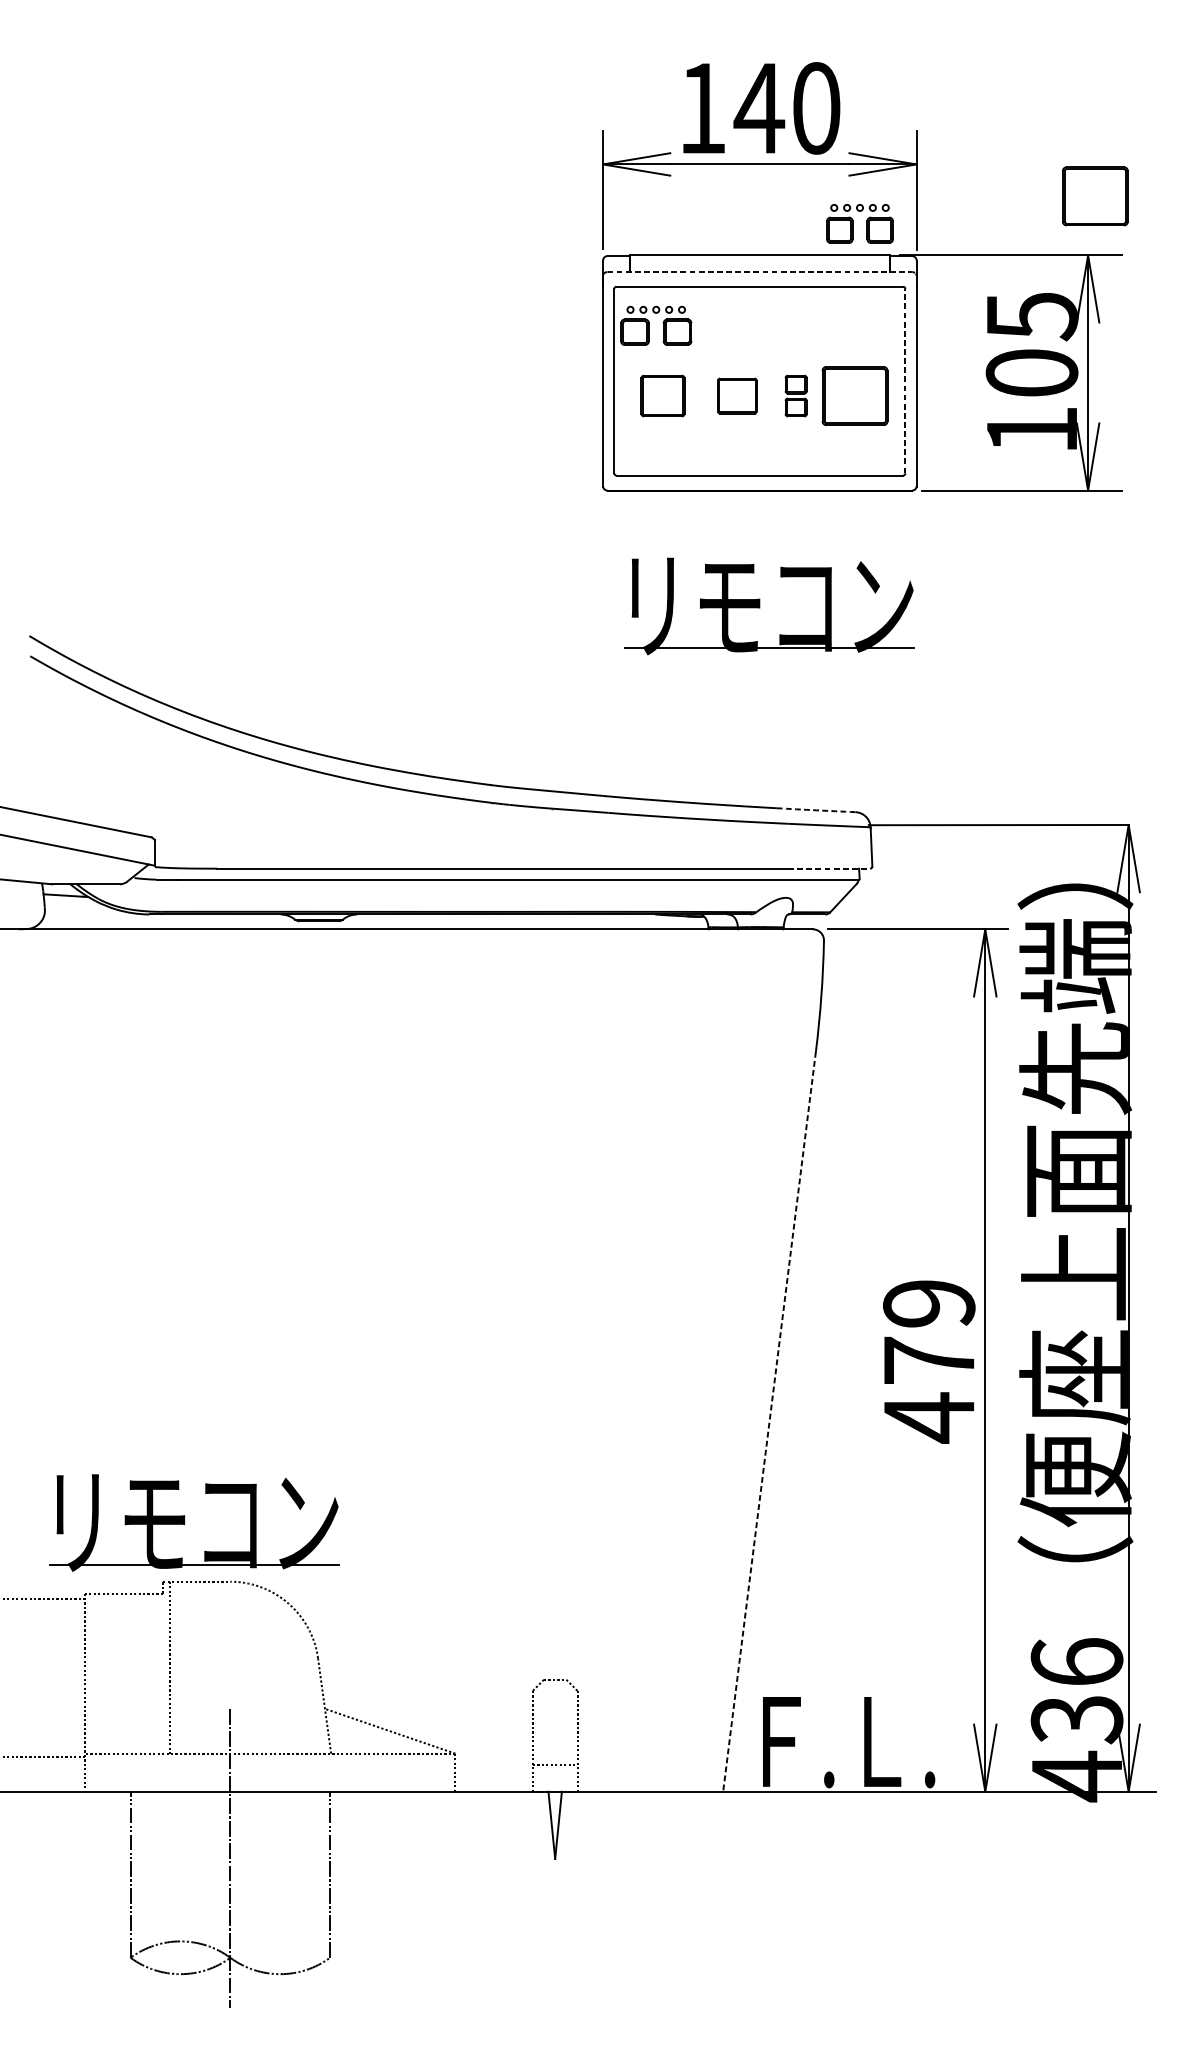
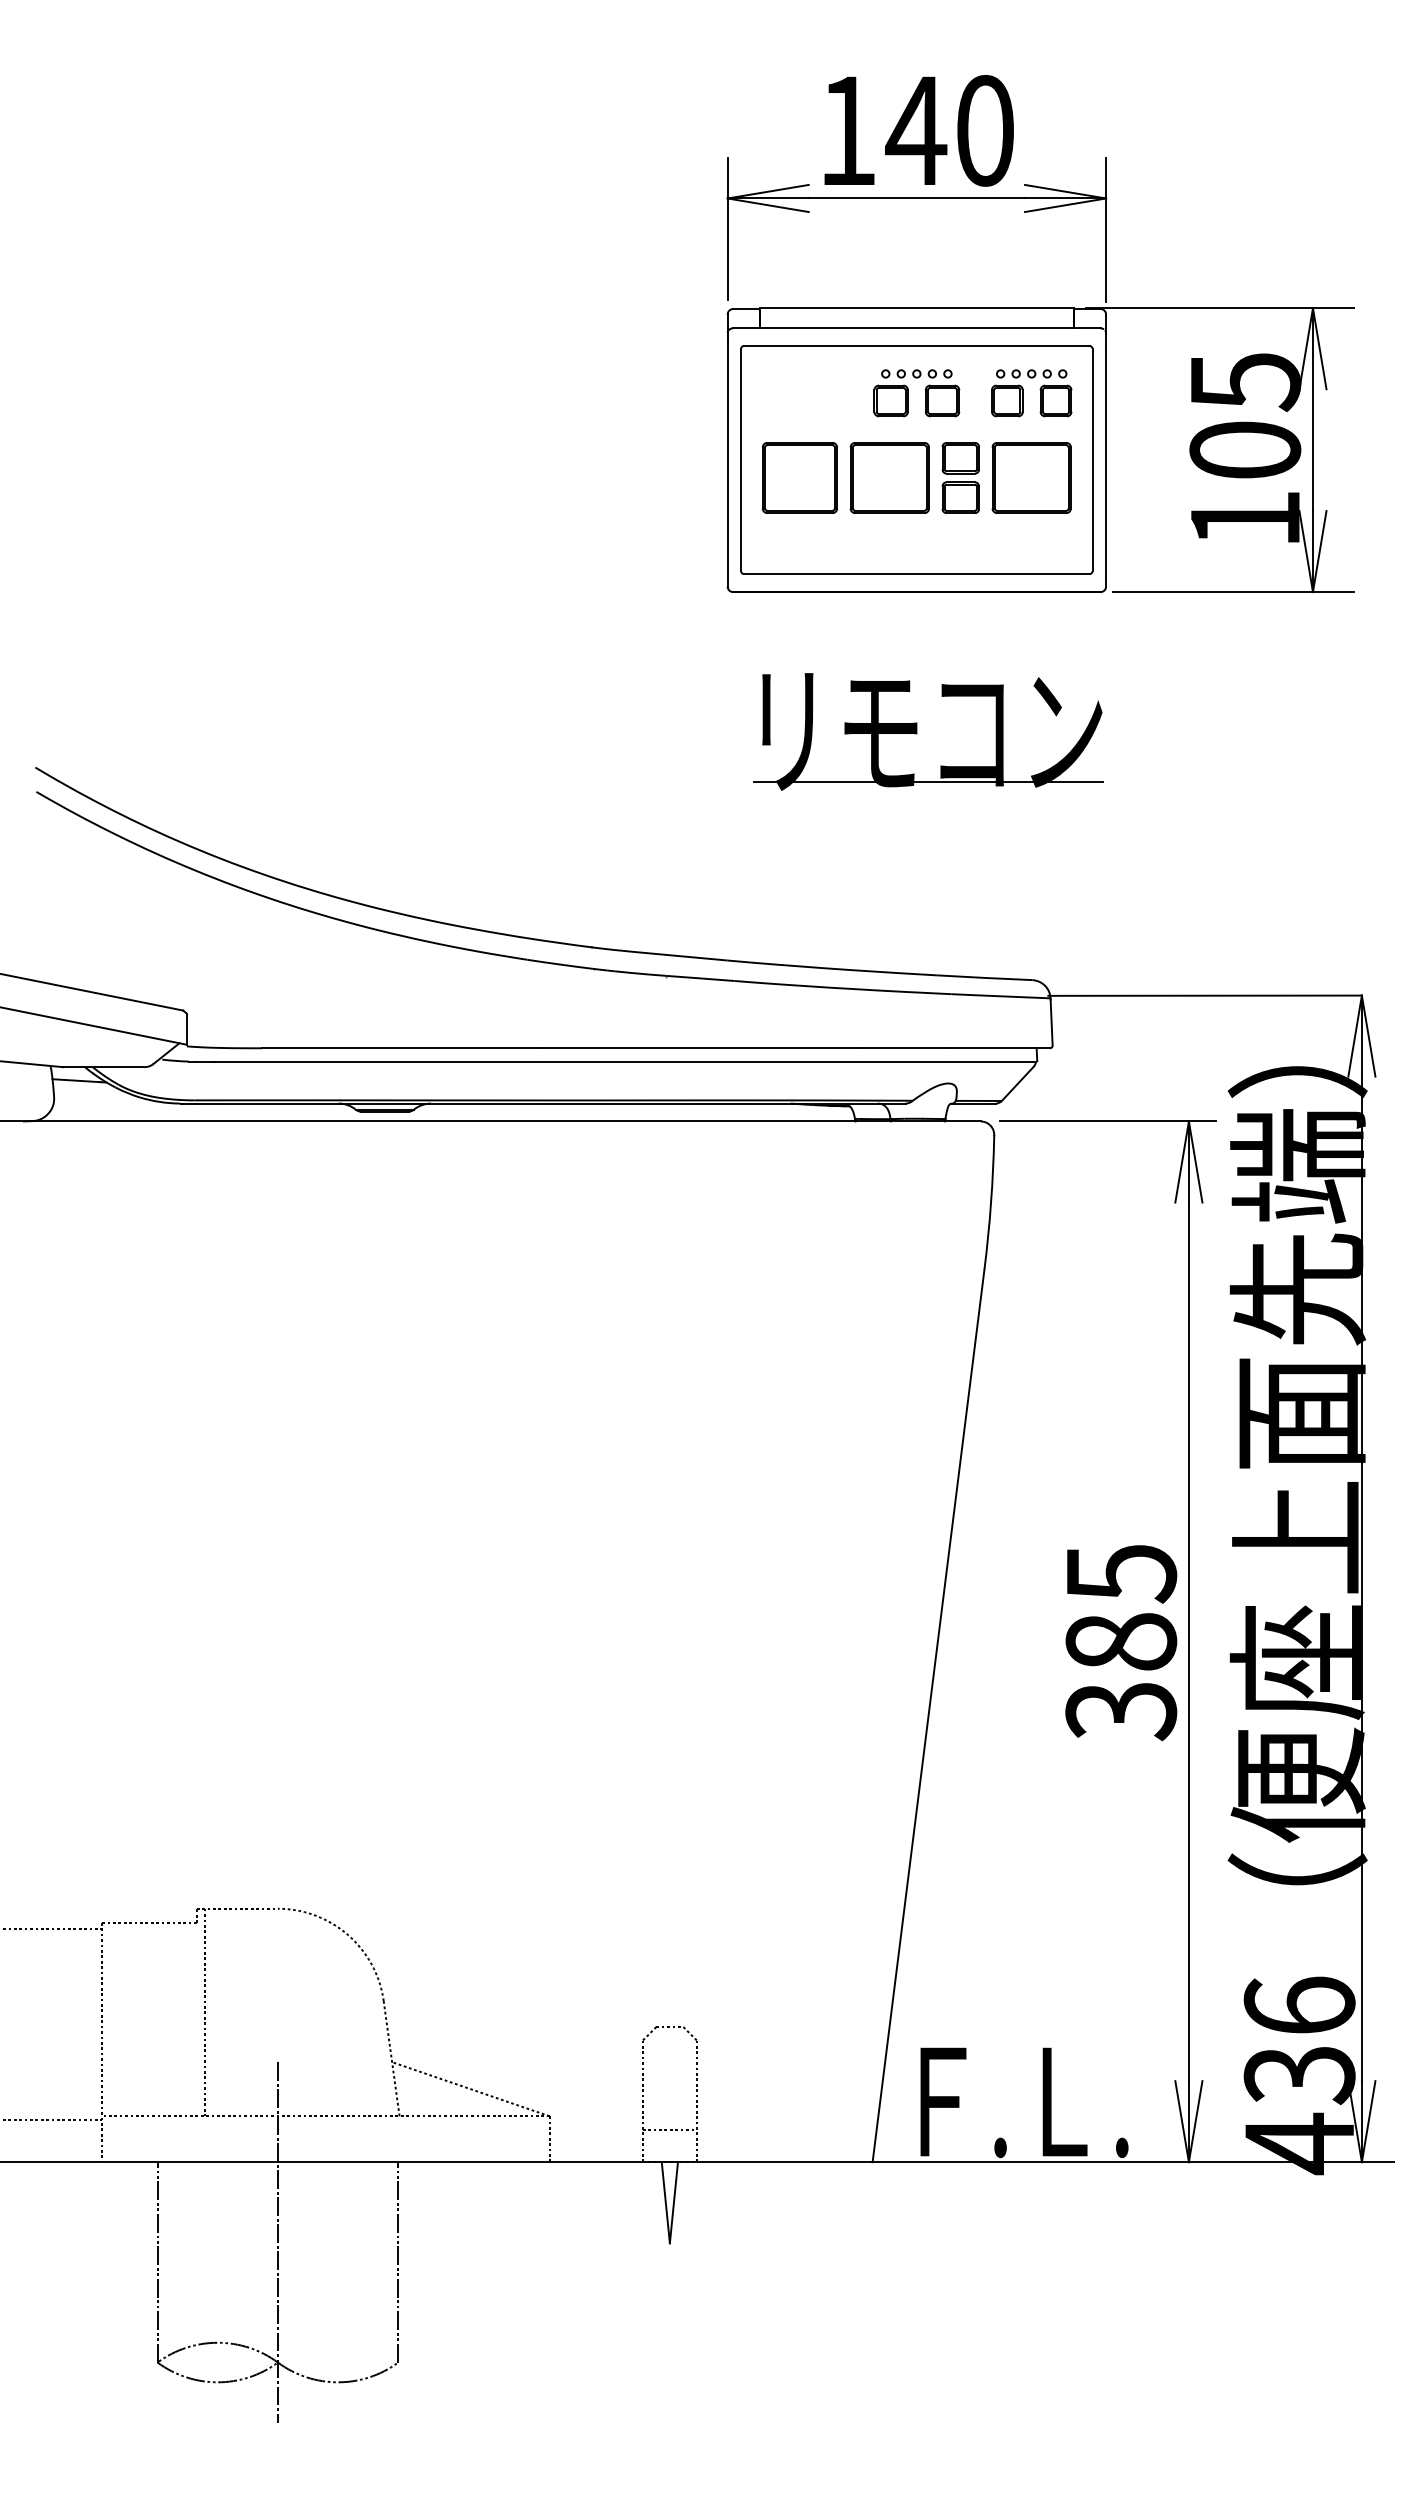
part: (1095, 195) -> (1321, 236), removed
part: (853, 224) -> (1023, 393), moved
line: (759, 272) -> (916, 328), dashed -> solid
part: (649, 326) -> (908, 393), moved
line: (905, 380) -> (1092, 459), dashed -> solid
part: (662, 395) -> (799, 477), size x1.43
part: (737, 395) -> (889, 477), size x1.67
part: (796, 395) -> (960, 477), size x1.43
arc: (815, 810) -> (984, 977), dashed -> solid
line: (829, 868) -> (1000, 1048), dashed -> solid
text: (929, 1361) -> (1121, 1643), 479 -> 385
line: (769, 1421) -> (928, 1715), dashed -> solid
part: (185, 1522) -> (223, 1837), removed

